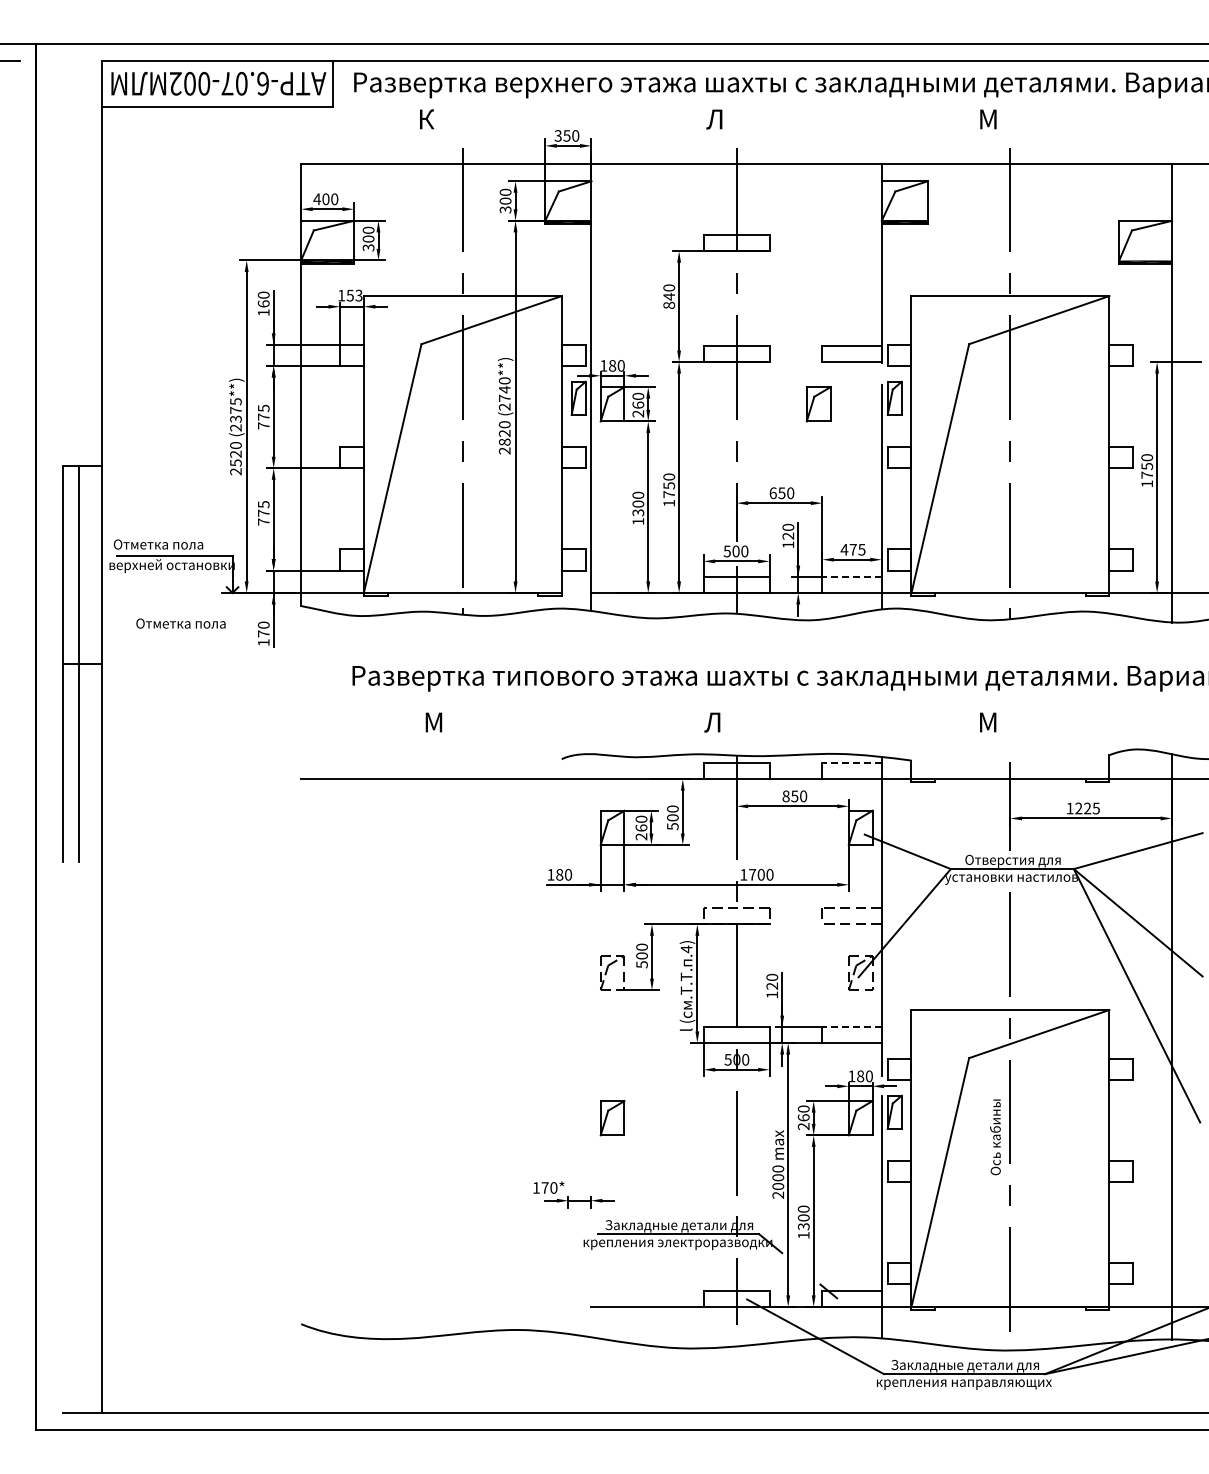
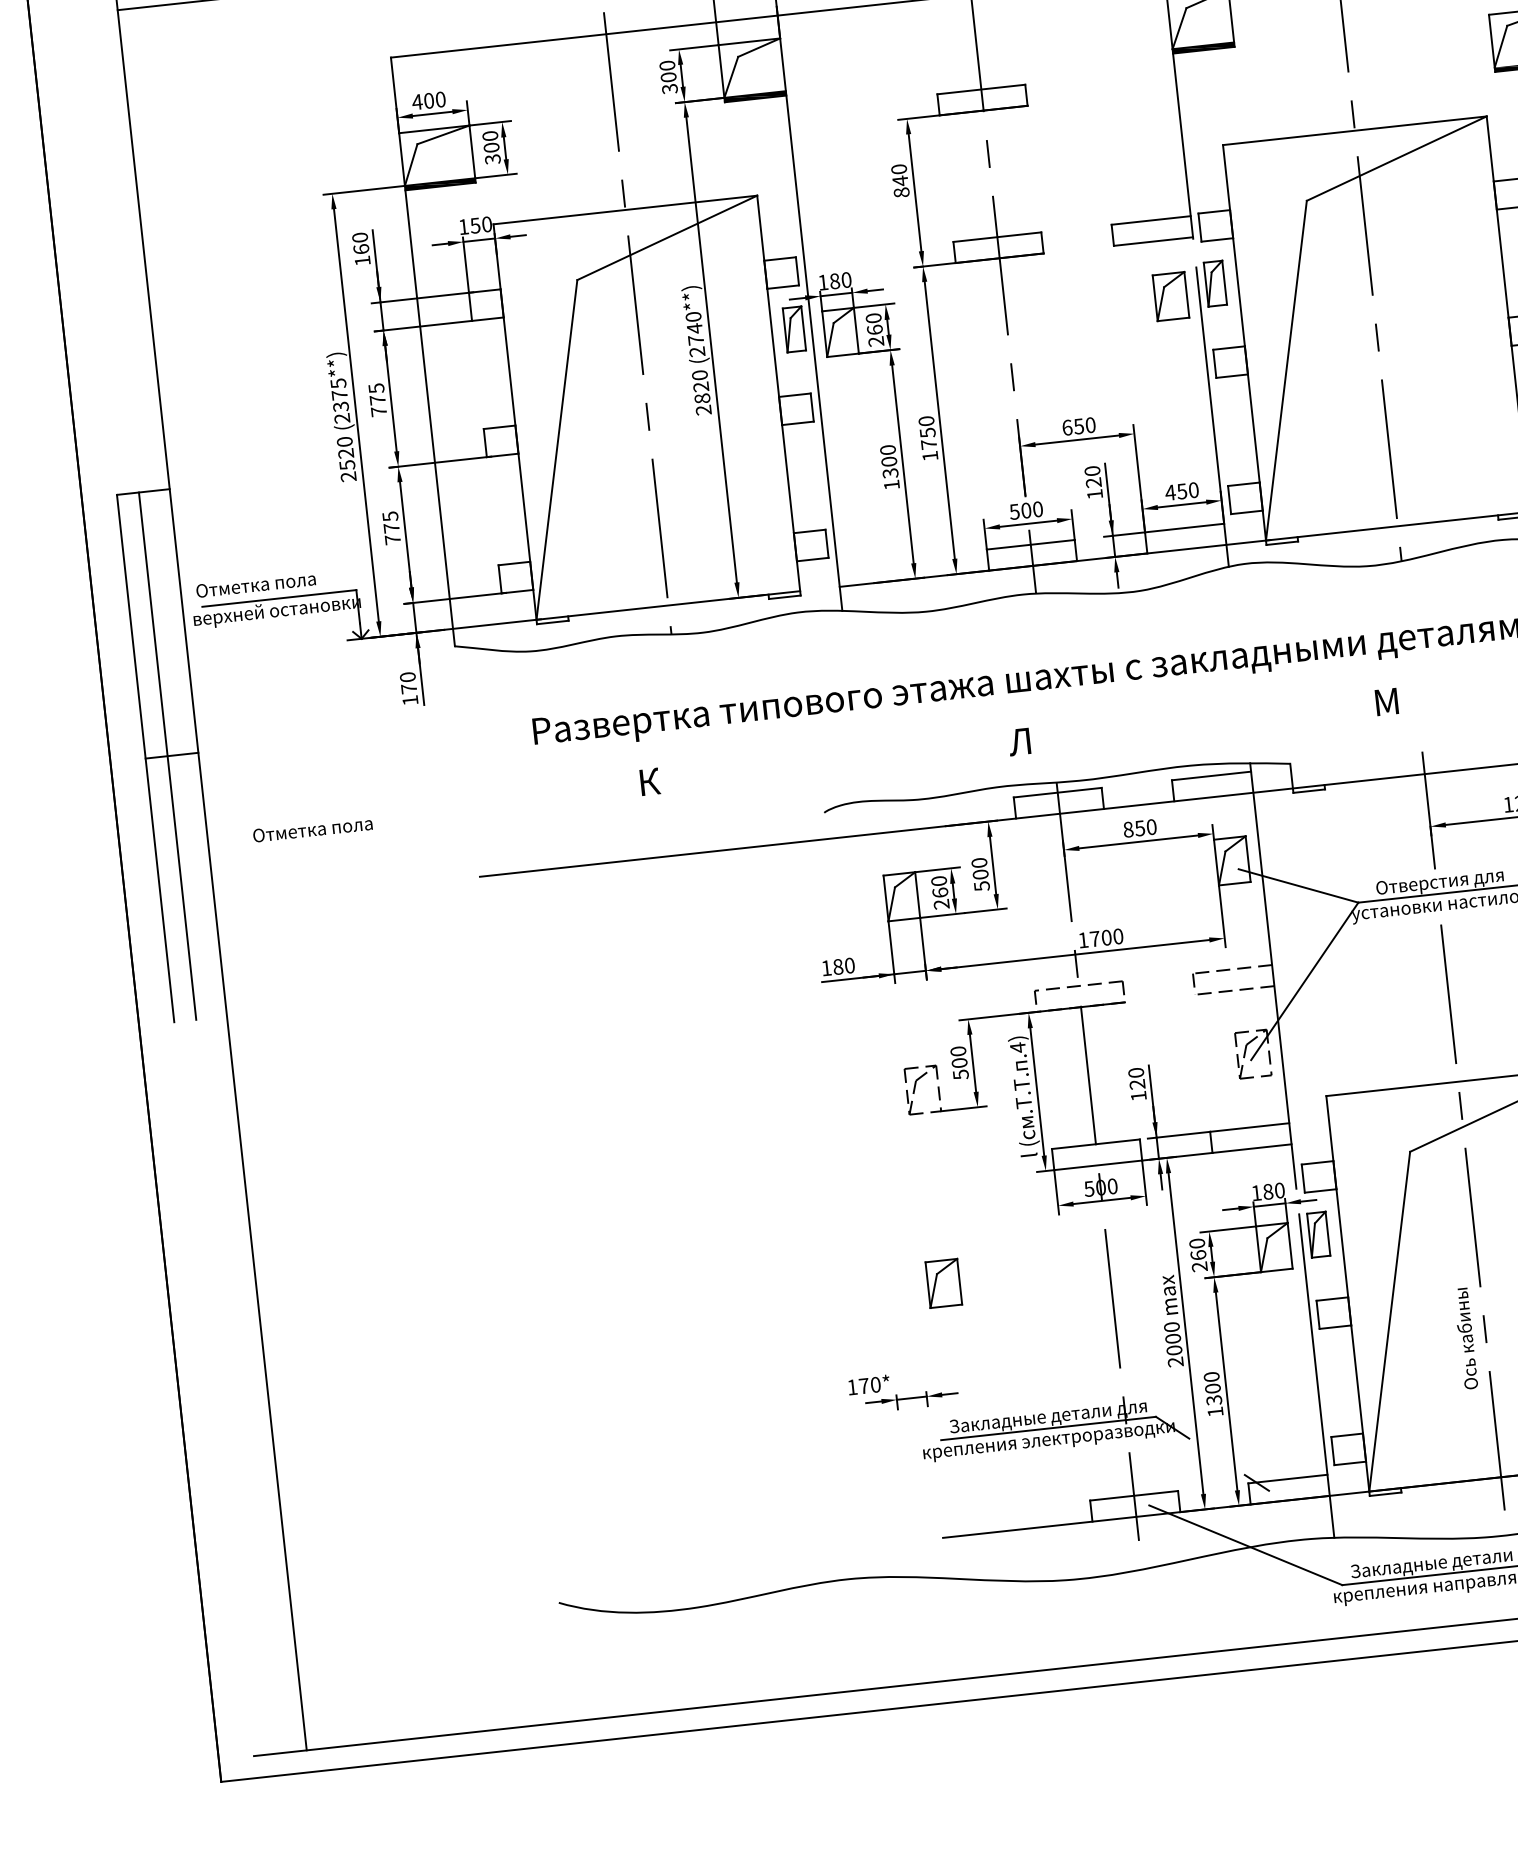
text: (358, 295) -> (486, 224), 153 -> 150
part: (818, 404) -> (1170, 296), moved
text: (857, 549) -> (1187, 490), 475 -> 450
line: (852, 577) -> (1185, 528), dashed -> solid
text: (180, 623) -> (312, 829), moved
text: (433, 722) -> (648, 782), М -> К
line: (852, 763) -> (1212, 776), dashed -> solid
line: (852, 1027) -> (1250, 1127), dashed -> solid
text: (995, 1137) -> (1465, 1338), moved

